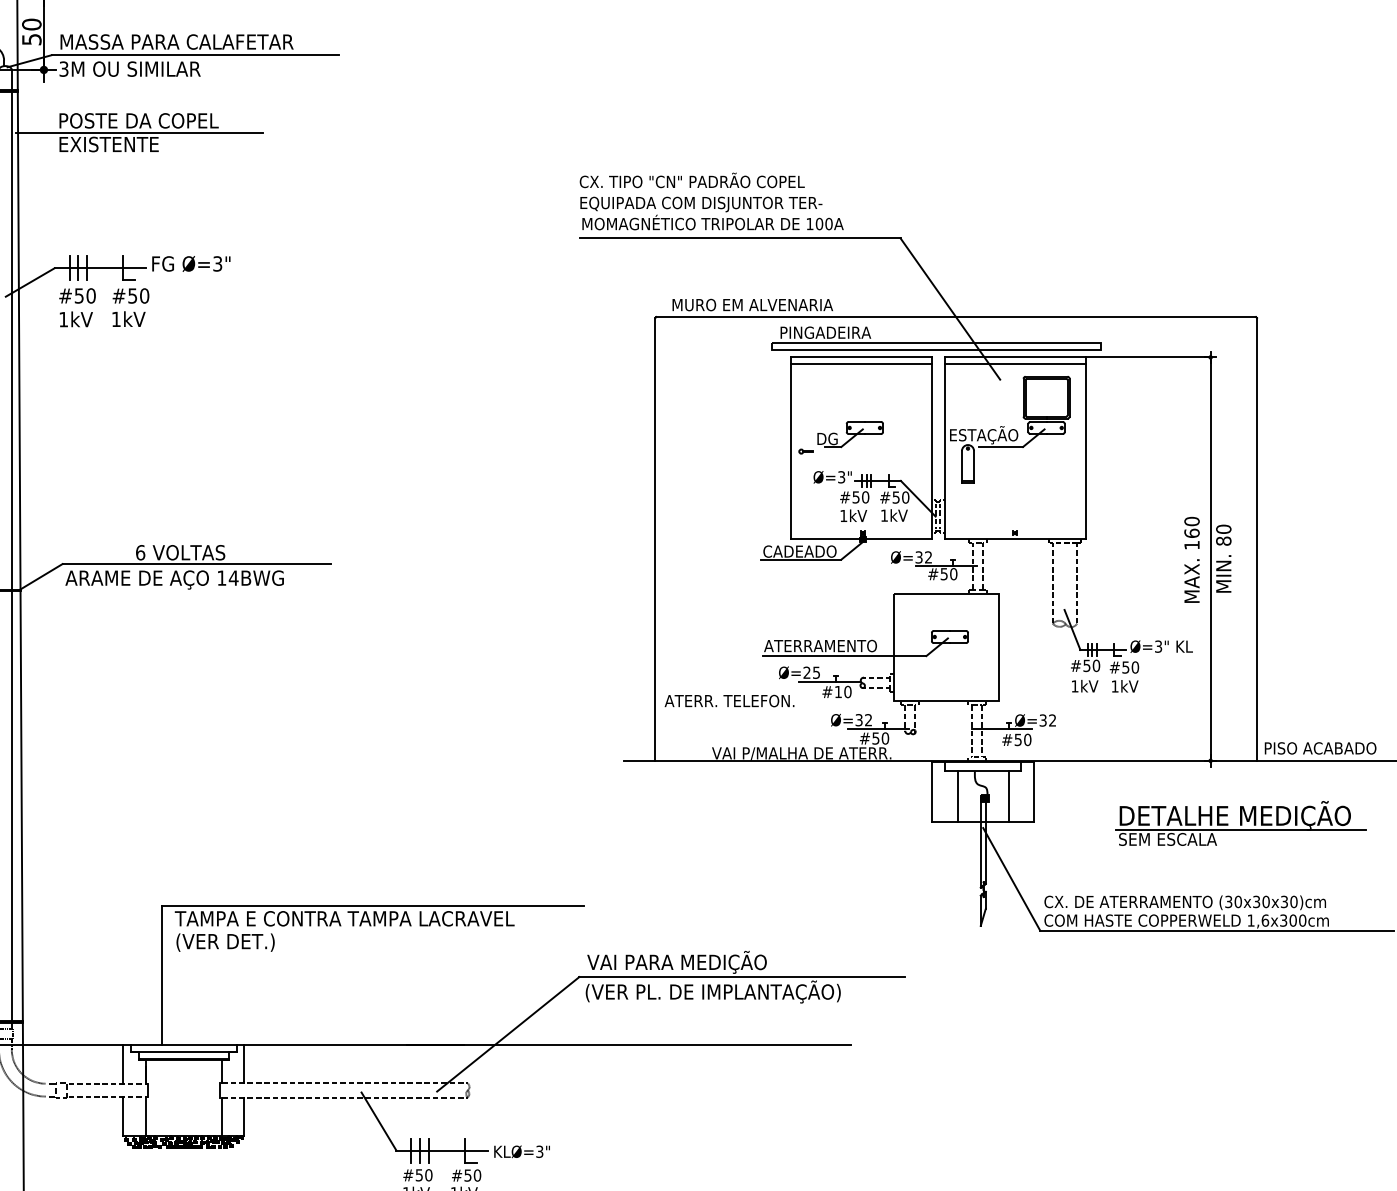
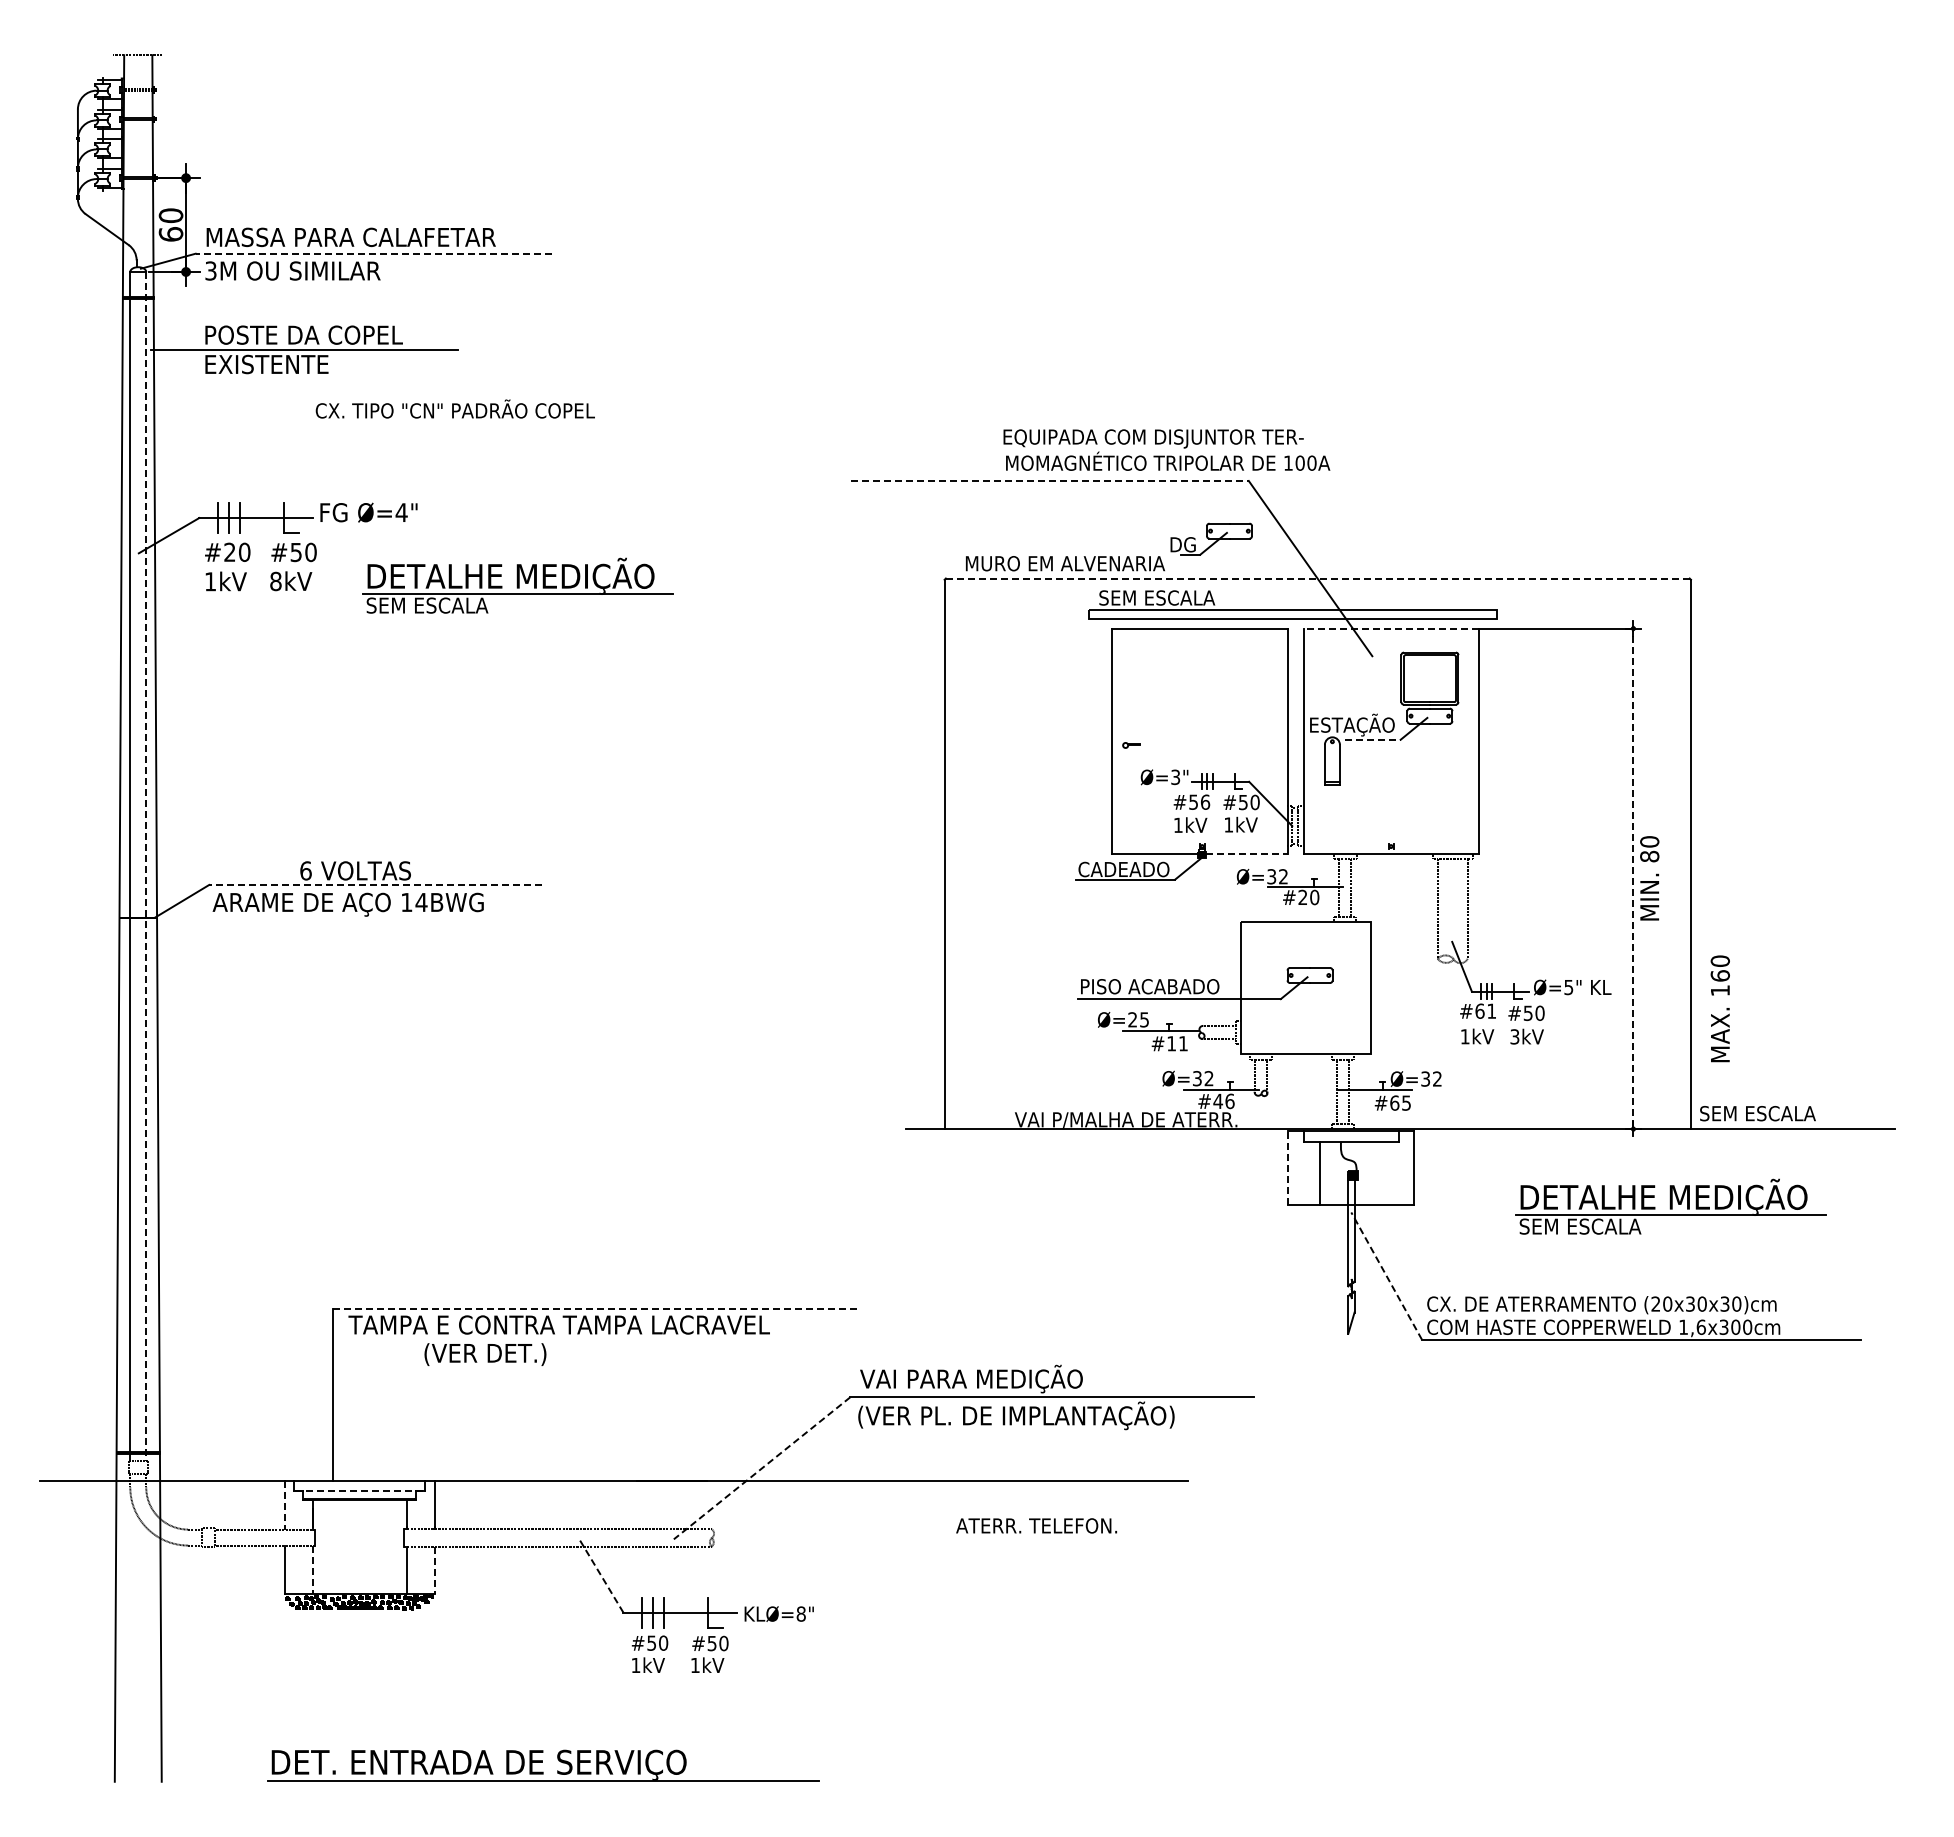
text: (31, 39) -> (170, 234), 50 -> 60
line: (195, 55) -> (373, 253), solid -> dashed
text: (691, 179) -> (454, 408), moved
text: (711, 213) -> (1166, 449), moved
line: (740, 238) -> (1050, 481), solid -> dashed
text: (217, 263) -> (401, 512), Ø=3" -> Ø=4"
text: (78, 296) -> (229, 552), #50 -> #20
line: (955, 317) -> (1317, 578), solid -> dashed
text: (116, 319) -> (275, 581), 1kV -> 8kV
part: (311, 322) -> (517, 585), added
text: (827, 332) -> (1157, 597), PINGADEIRA -> SEM ESCALA
line: (1015, 357) -> (1391, 628), solid -> dashed
line: (860, 363) -> (1199, 636), removed
line: (1014, 363) -> (1390, 636), removed
part: (850, 433) -> (1211, 538), moved
line: (1001, 446) -> (1373, 739), solid -> dashed
text: (865, 496) -> (1205, 801), #50 -> #56
line: (898, 538) -> (1246, 853), solid -> dashed
line: (12, 549) -> (146, 866), solid -> dashed
line: (1210, 558) -> (1633, 878), solid -> dashed
text: (1191, 559) -> (1719, 1008), moved
line: (196, 563) -> (375, 884), solid -> dashed
text: (943, 574) -> (1302, 897), #50 -> #20
text: (820, 645) -> (1149, 986), ATERRAMENTO -> PISO ACABADO
text: (1158, 645) -> (1568, 986), Ø=3" -> Ø=5"
text: (1091, 665) -> (1485, 1010), #50 -> #61
text: (1114, 686) -> (1514, 1036), 1kV -> 3kV
text: (847, 691) -> (1183, 1043), #10 -> #11
text: (729, 700) -> (1036, 1525), moved
text: (880, 738) -> (1223, 1101), #50 -> #46
text: (1022, 739) -> (1400, 1102), #50 -> #65
text: (1320, 748) -> (1769, 1113), PISO ACABADO -> SEM ESCALA
line: (932, 791) -> (1288, 1167), solid -> dashed
line: (1008, 795) -> (1382, 1172), removed
line: (1011, 879) -> (1386, 1276), solid -> dashed
text: (1228, 901) -> (1655, 1303), (30x30x30)cm -> (20x30x30)cm
line: (373, 906) -> (594, 1309), solid -> dashed
text: (225, 942) -> (485, 1354), moved
line: (507, 1034) -> (761, 1468), solid -> dashed
line: (184, 1052) -> (360, 1490), solid -> dashed
line: (123, 1064) -> (284, 1505), solid -> dashed
line: (145, 1116) -> (312, 1570), solid -> dashed
line: (244, 1116) -> (434, 1570), solid -> dashed
line: (378, 1121) -> (601, 1576), solid -> dashed
text: (539, 1151) -> (800, 1613), KLØ=3" -> KLØ=8"

